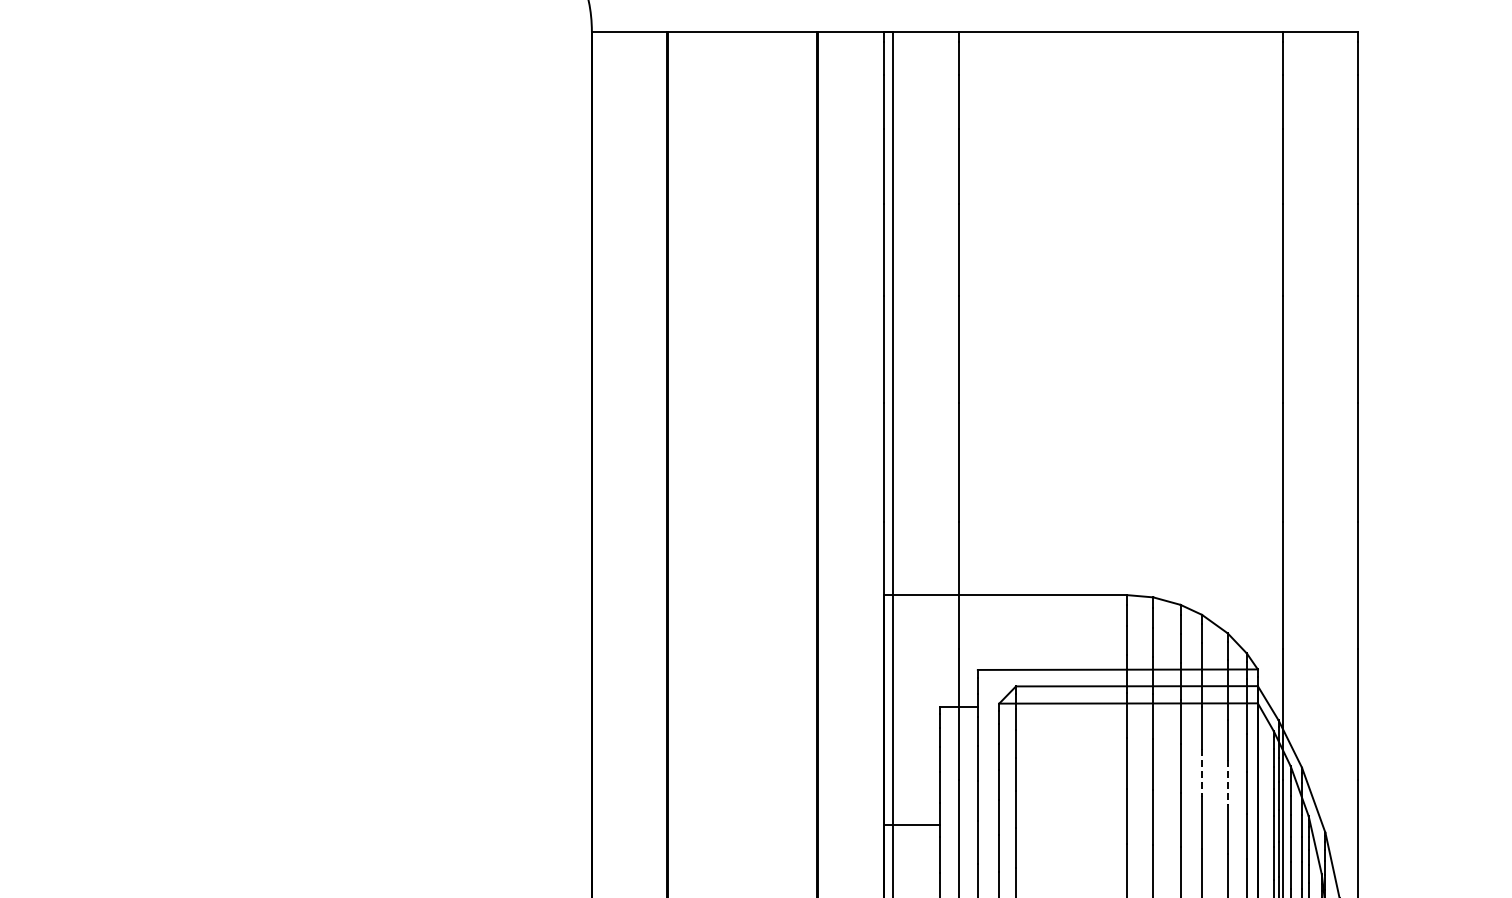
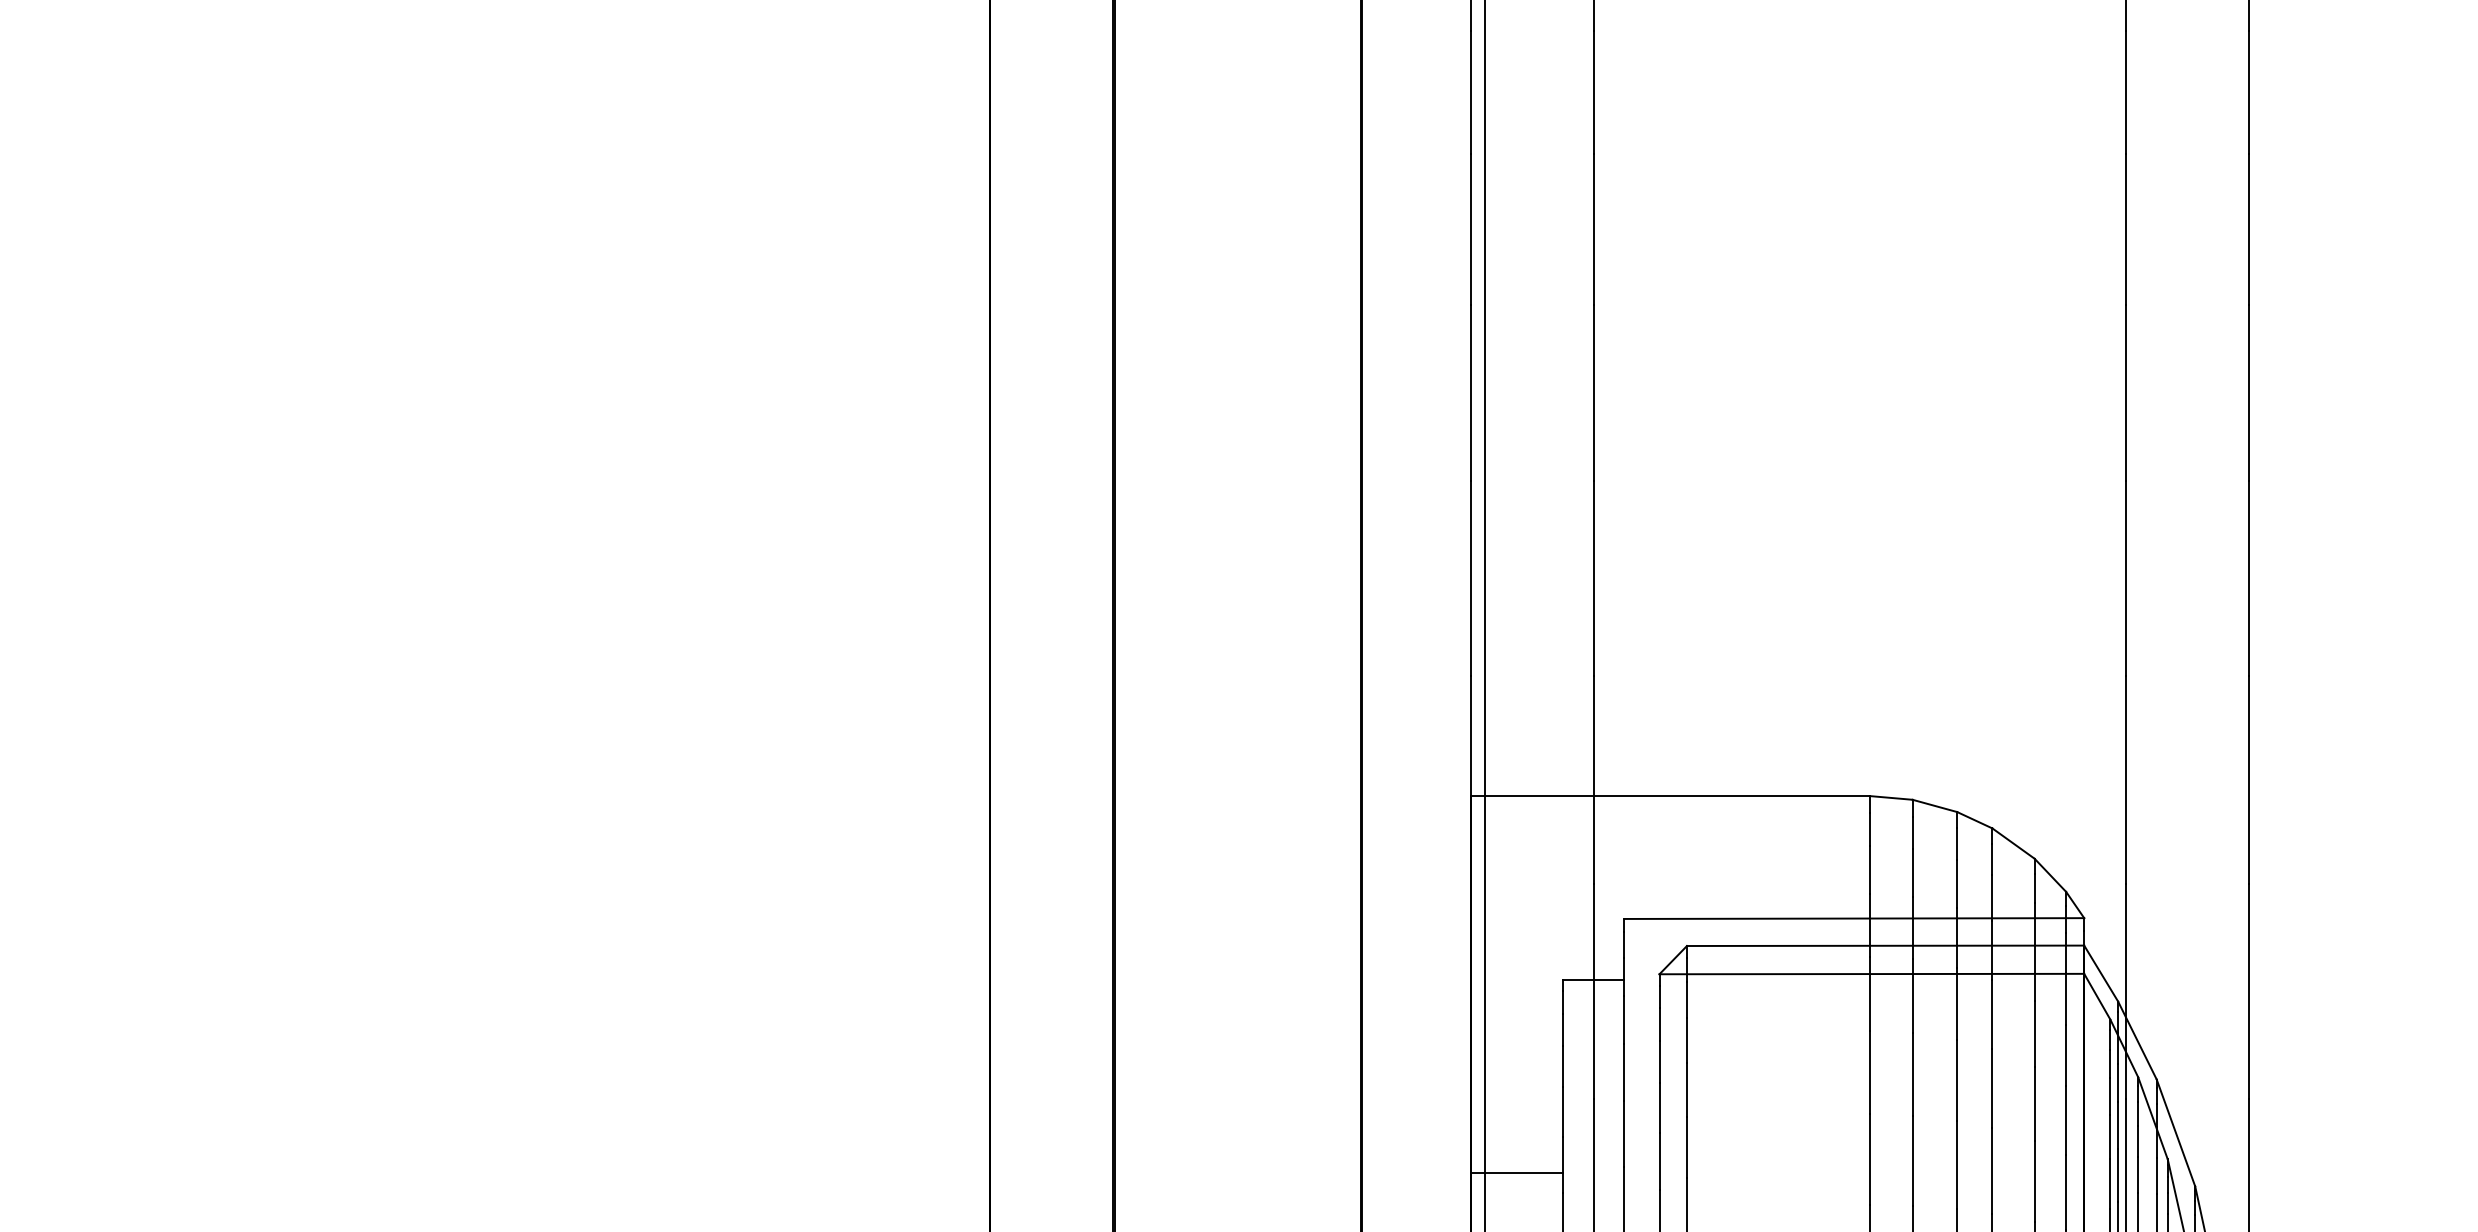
line: (1202, 773) -> (1993, 1089), dashed -> solid
line: (1227, 782) -> (2034, 1103), dashed -> solid

